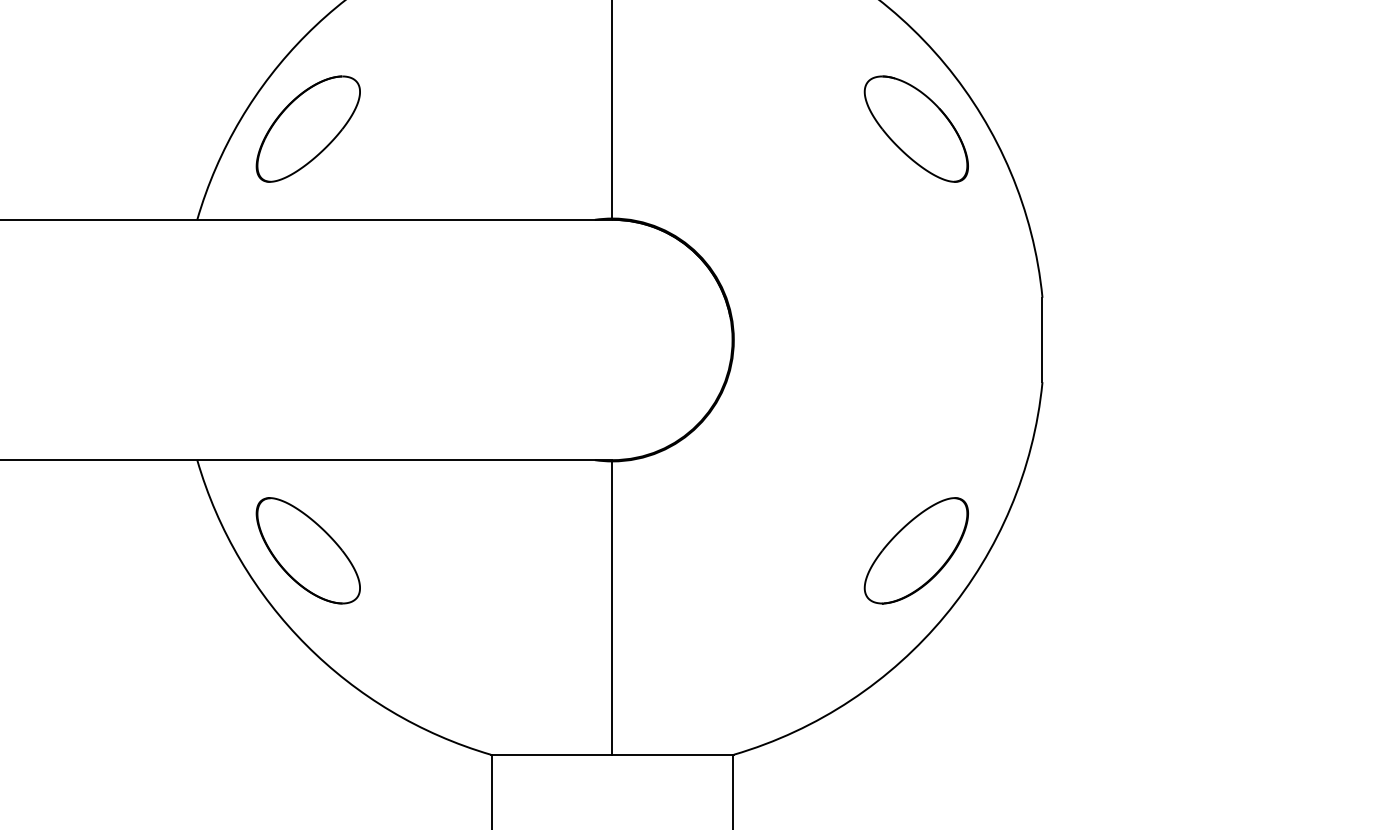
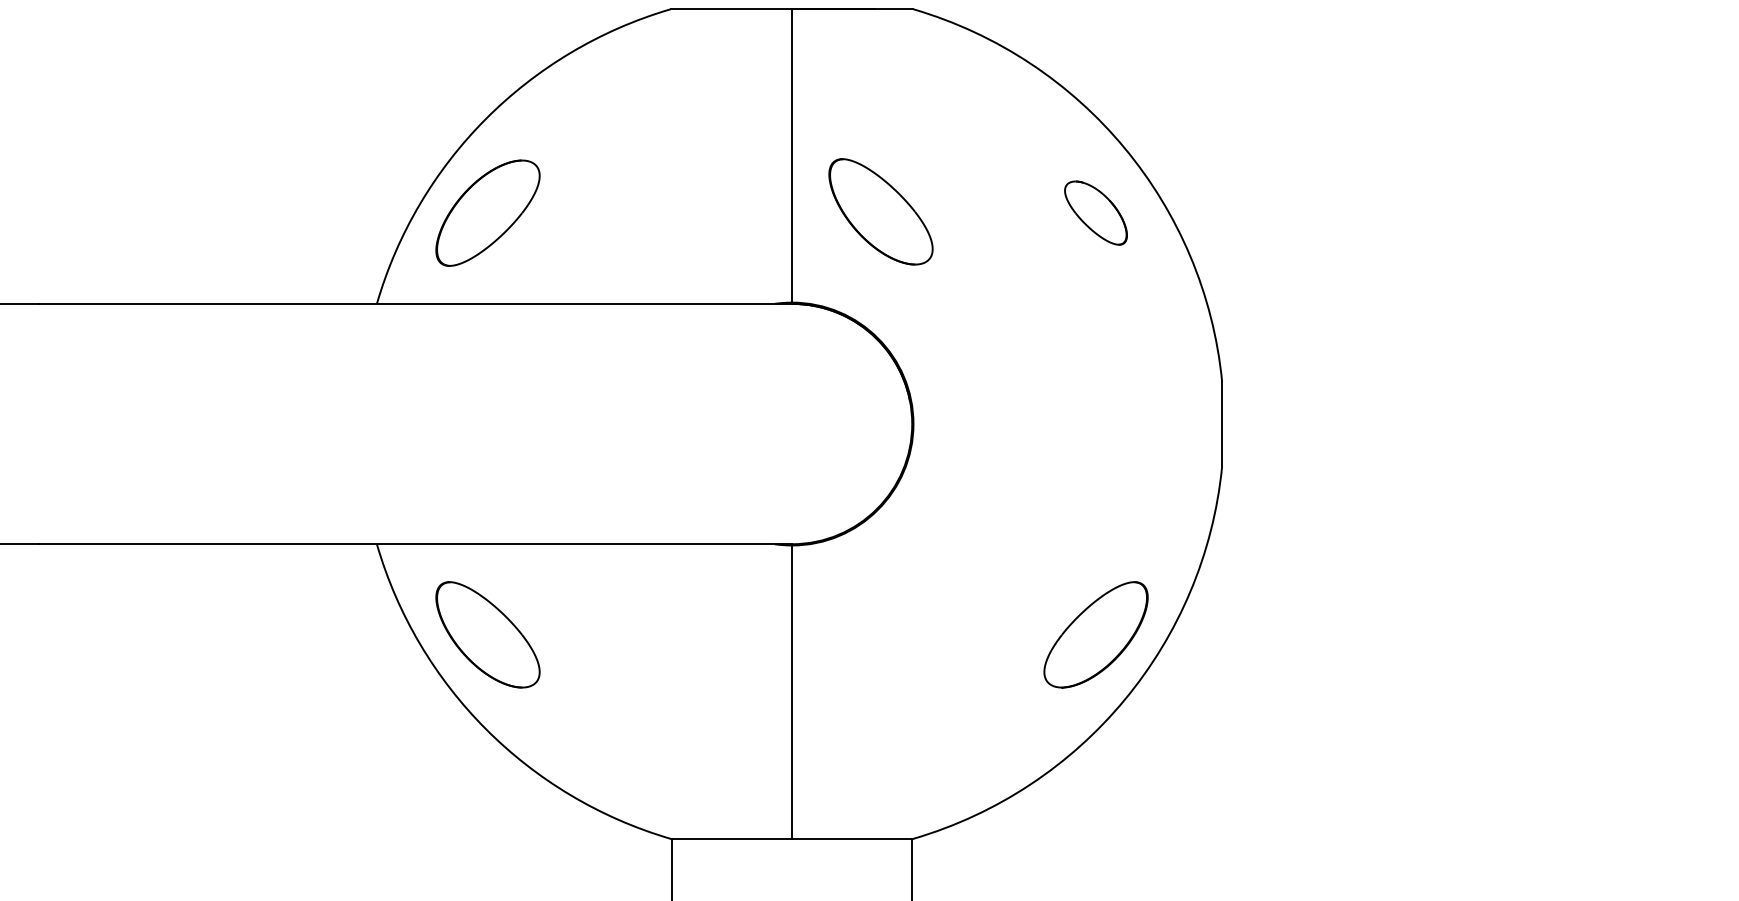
part: (700, 127) -> (880, 211), added
part: (915, 128) -> (1095, 212), size x0.6

